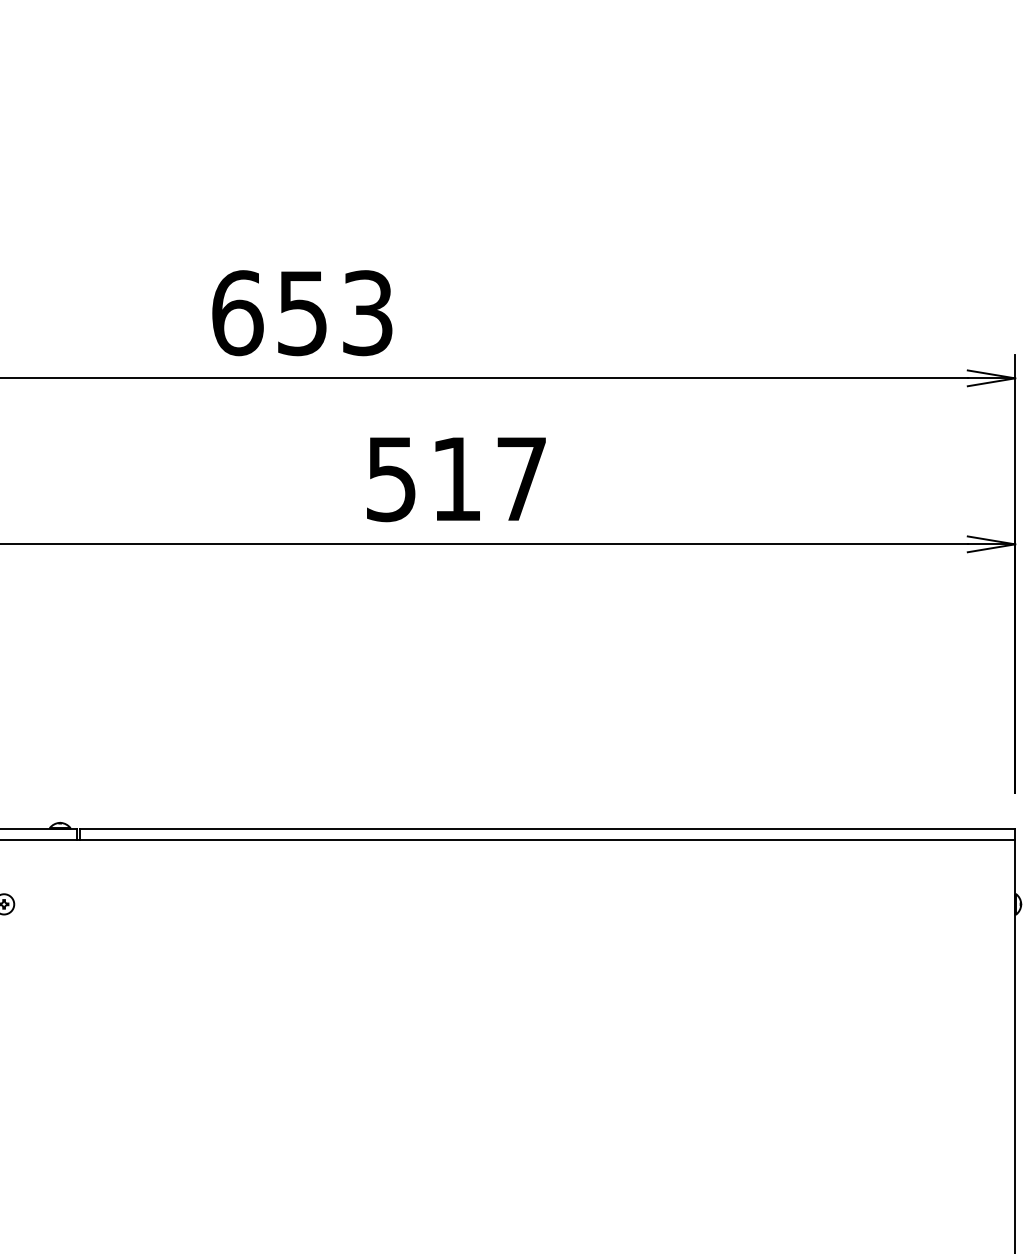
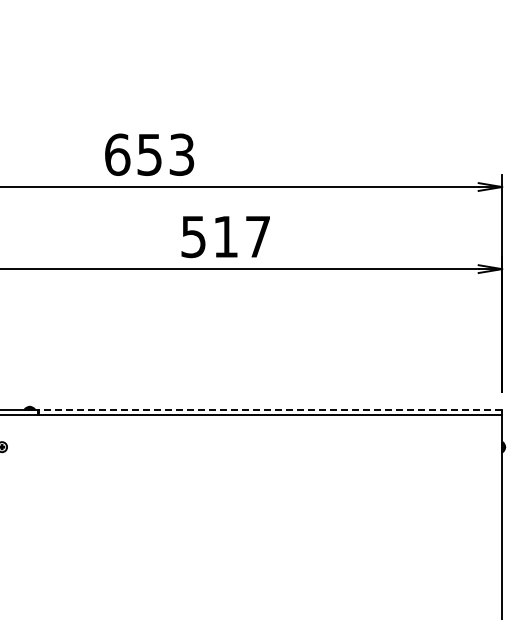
line: (546, 828) -> (270, 409), solid -> dashed

